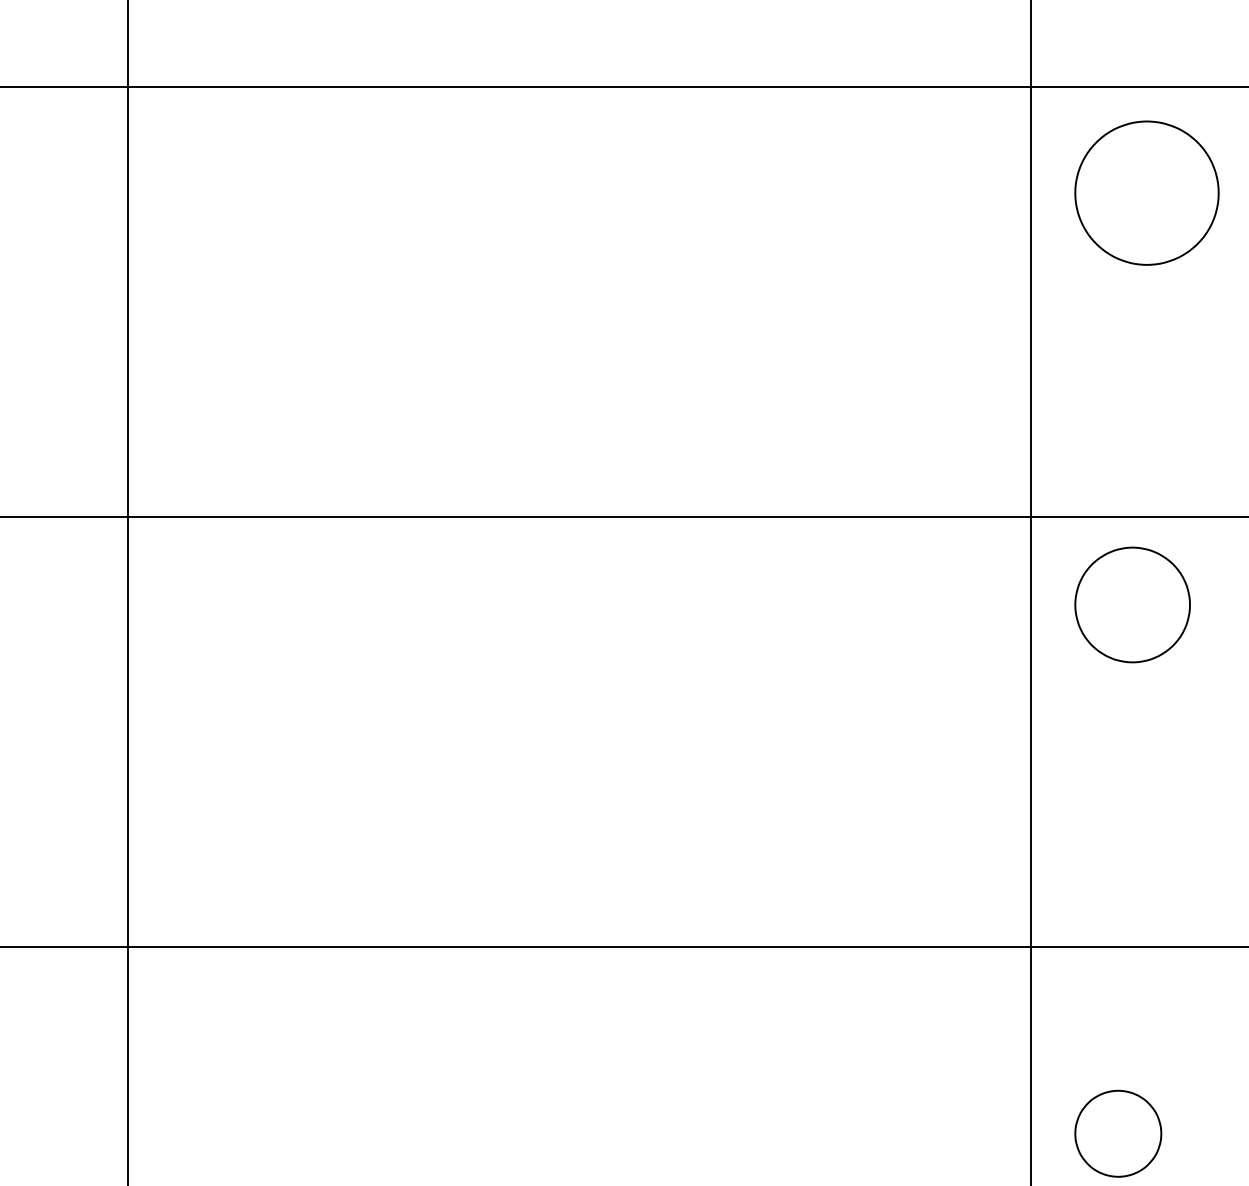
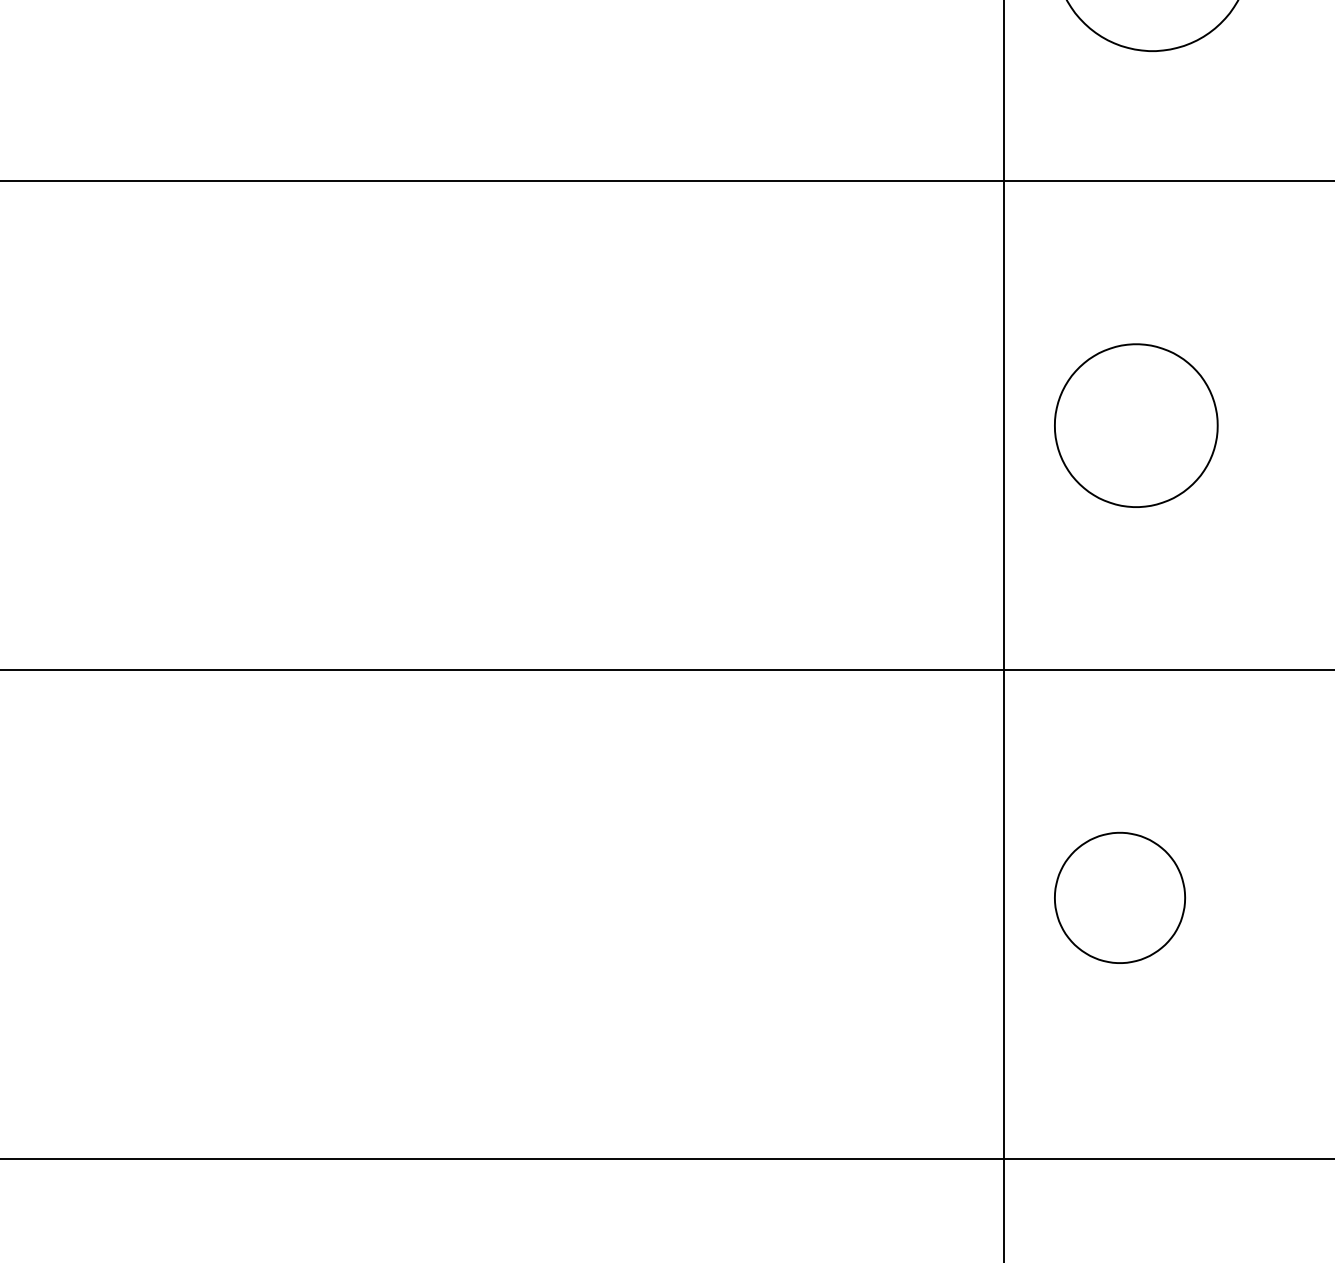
part: (1146, 192) -> (1135, 424), moved
part: (1132, 604) -> (1119, 897), moved

